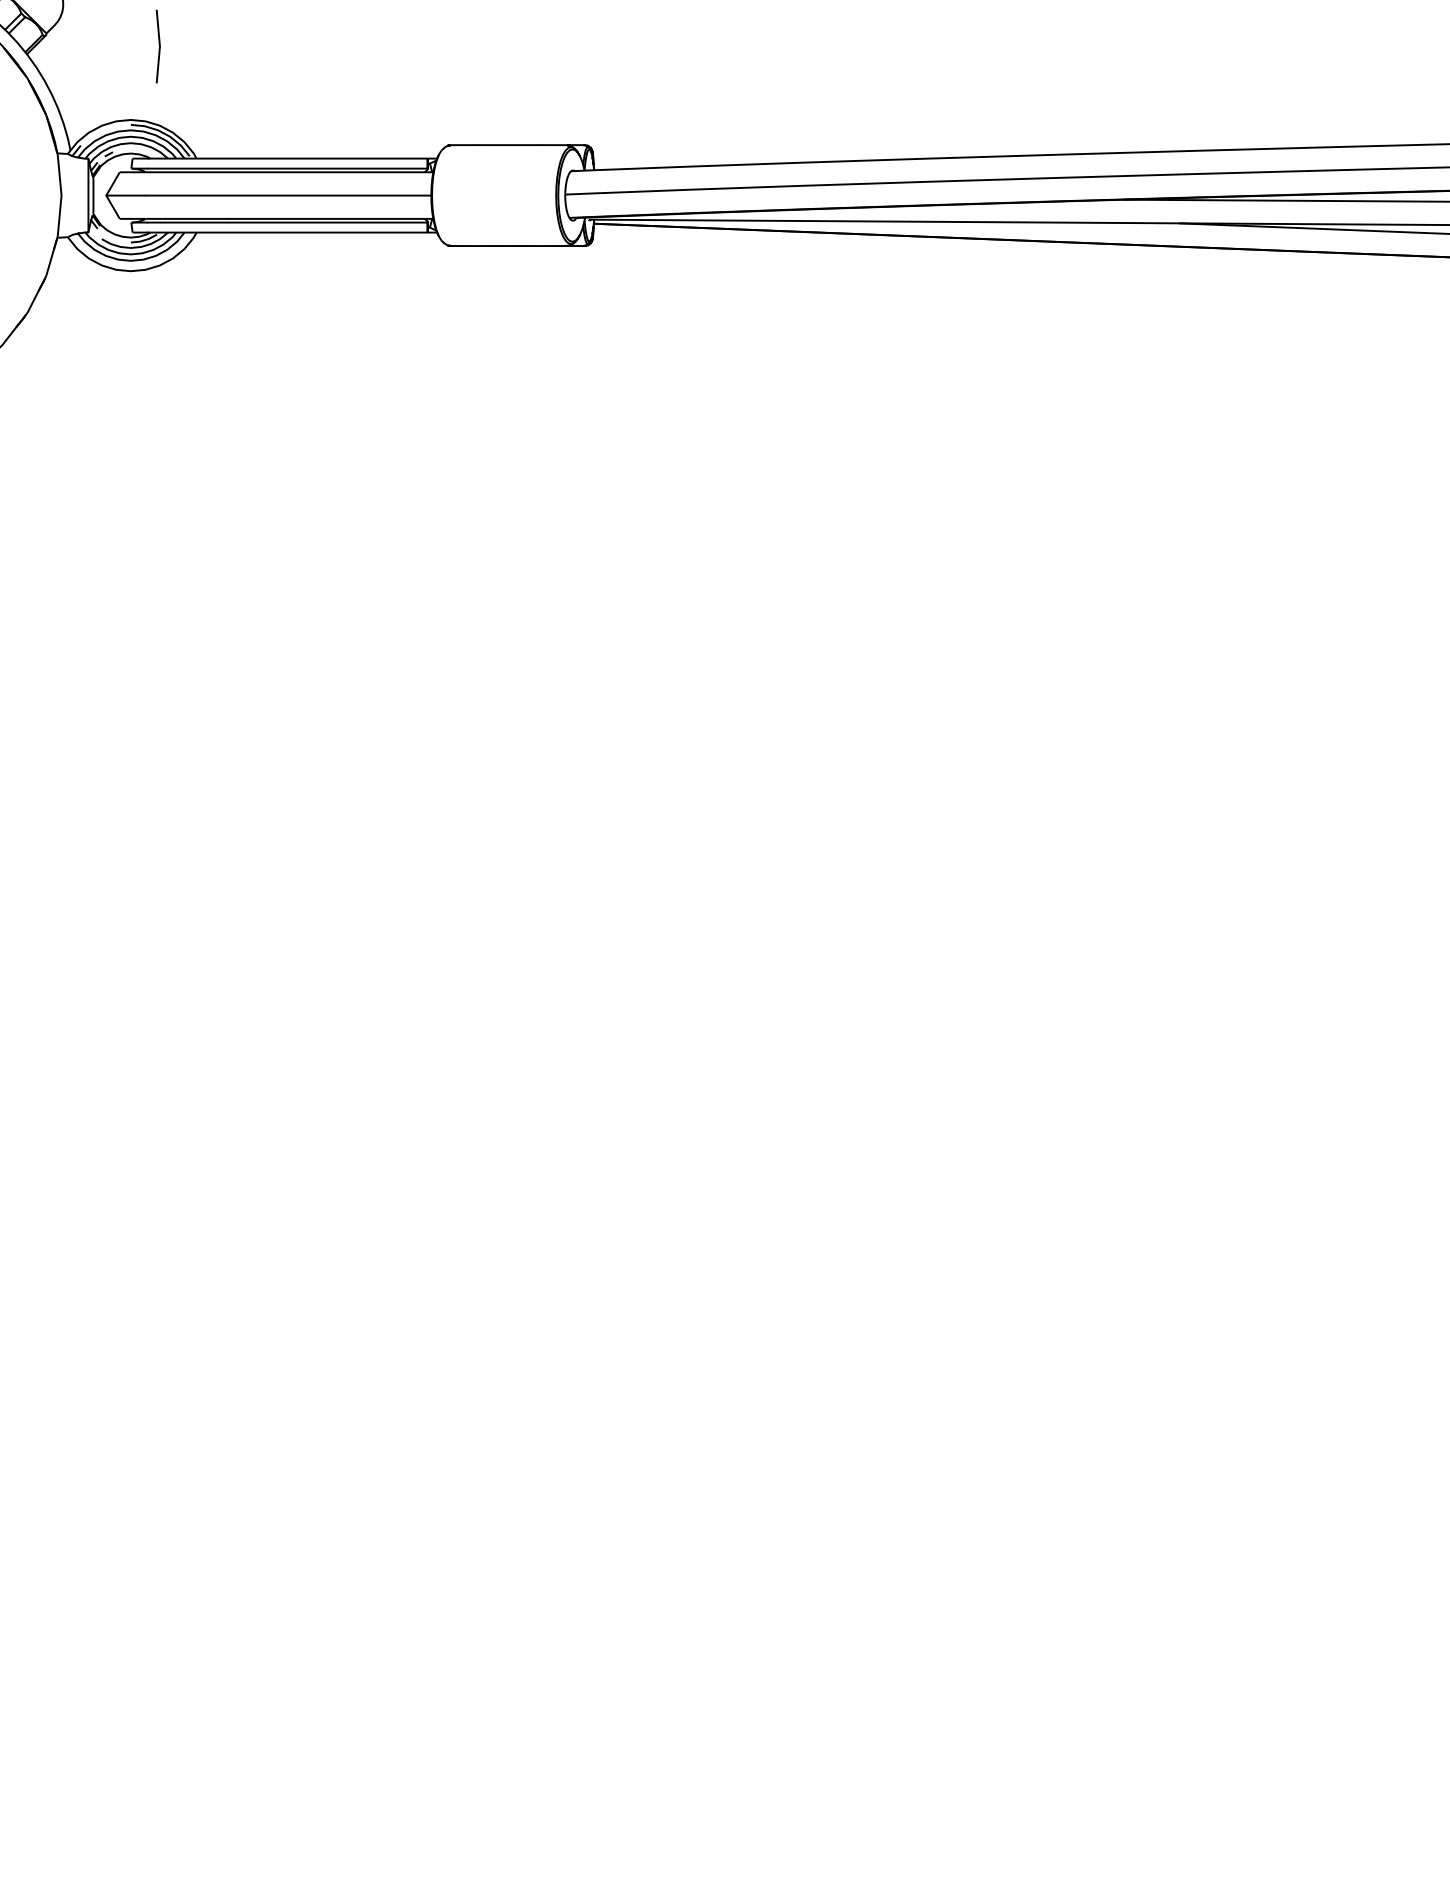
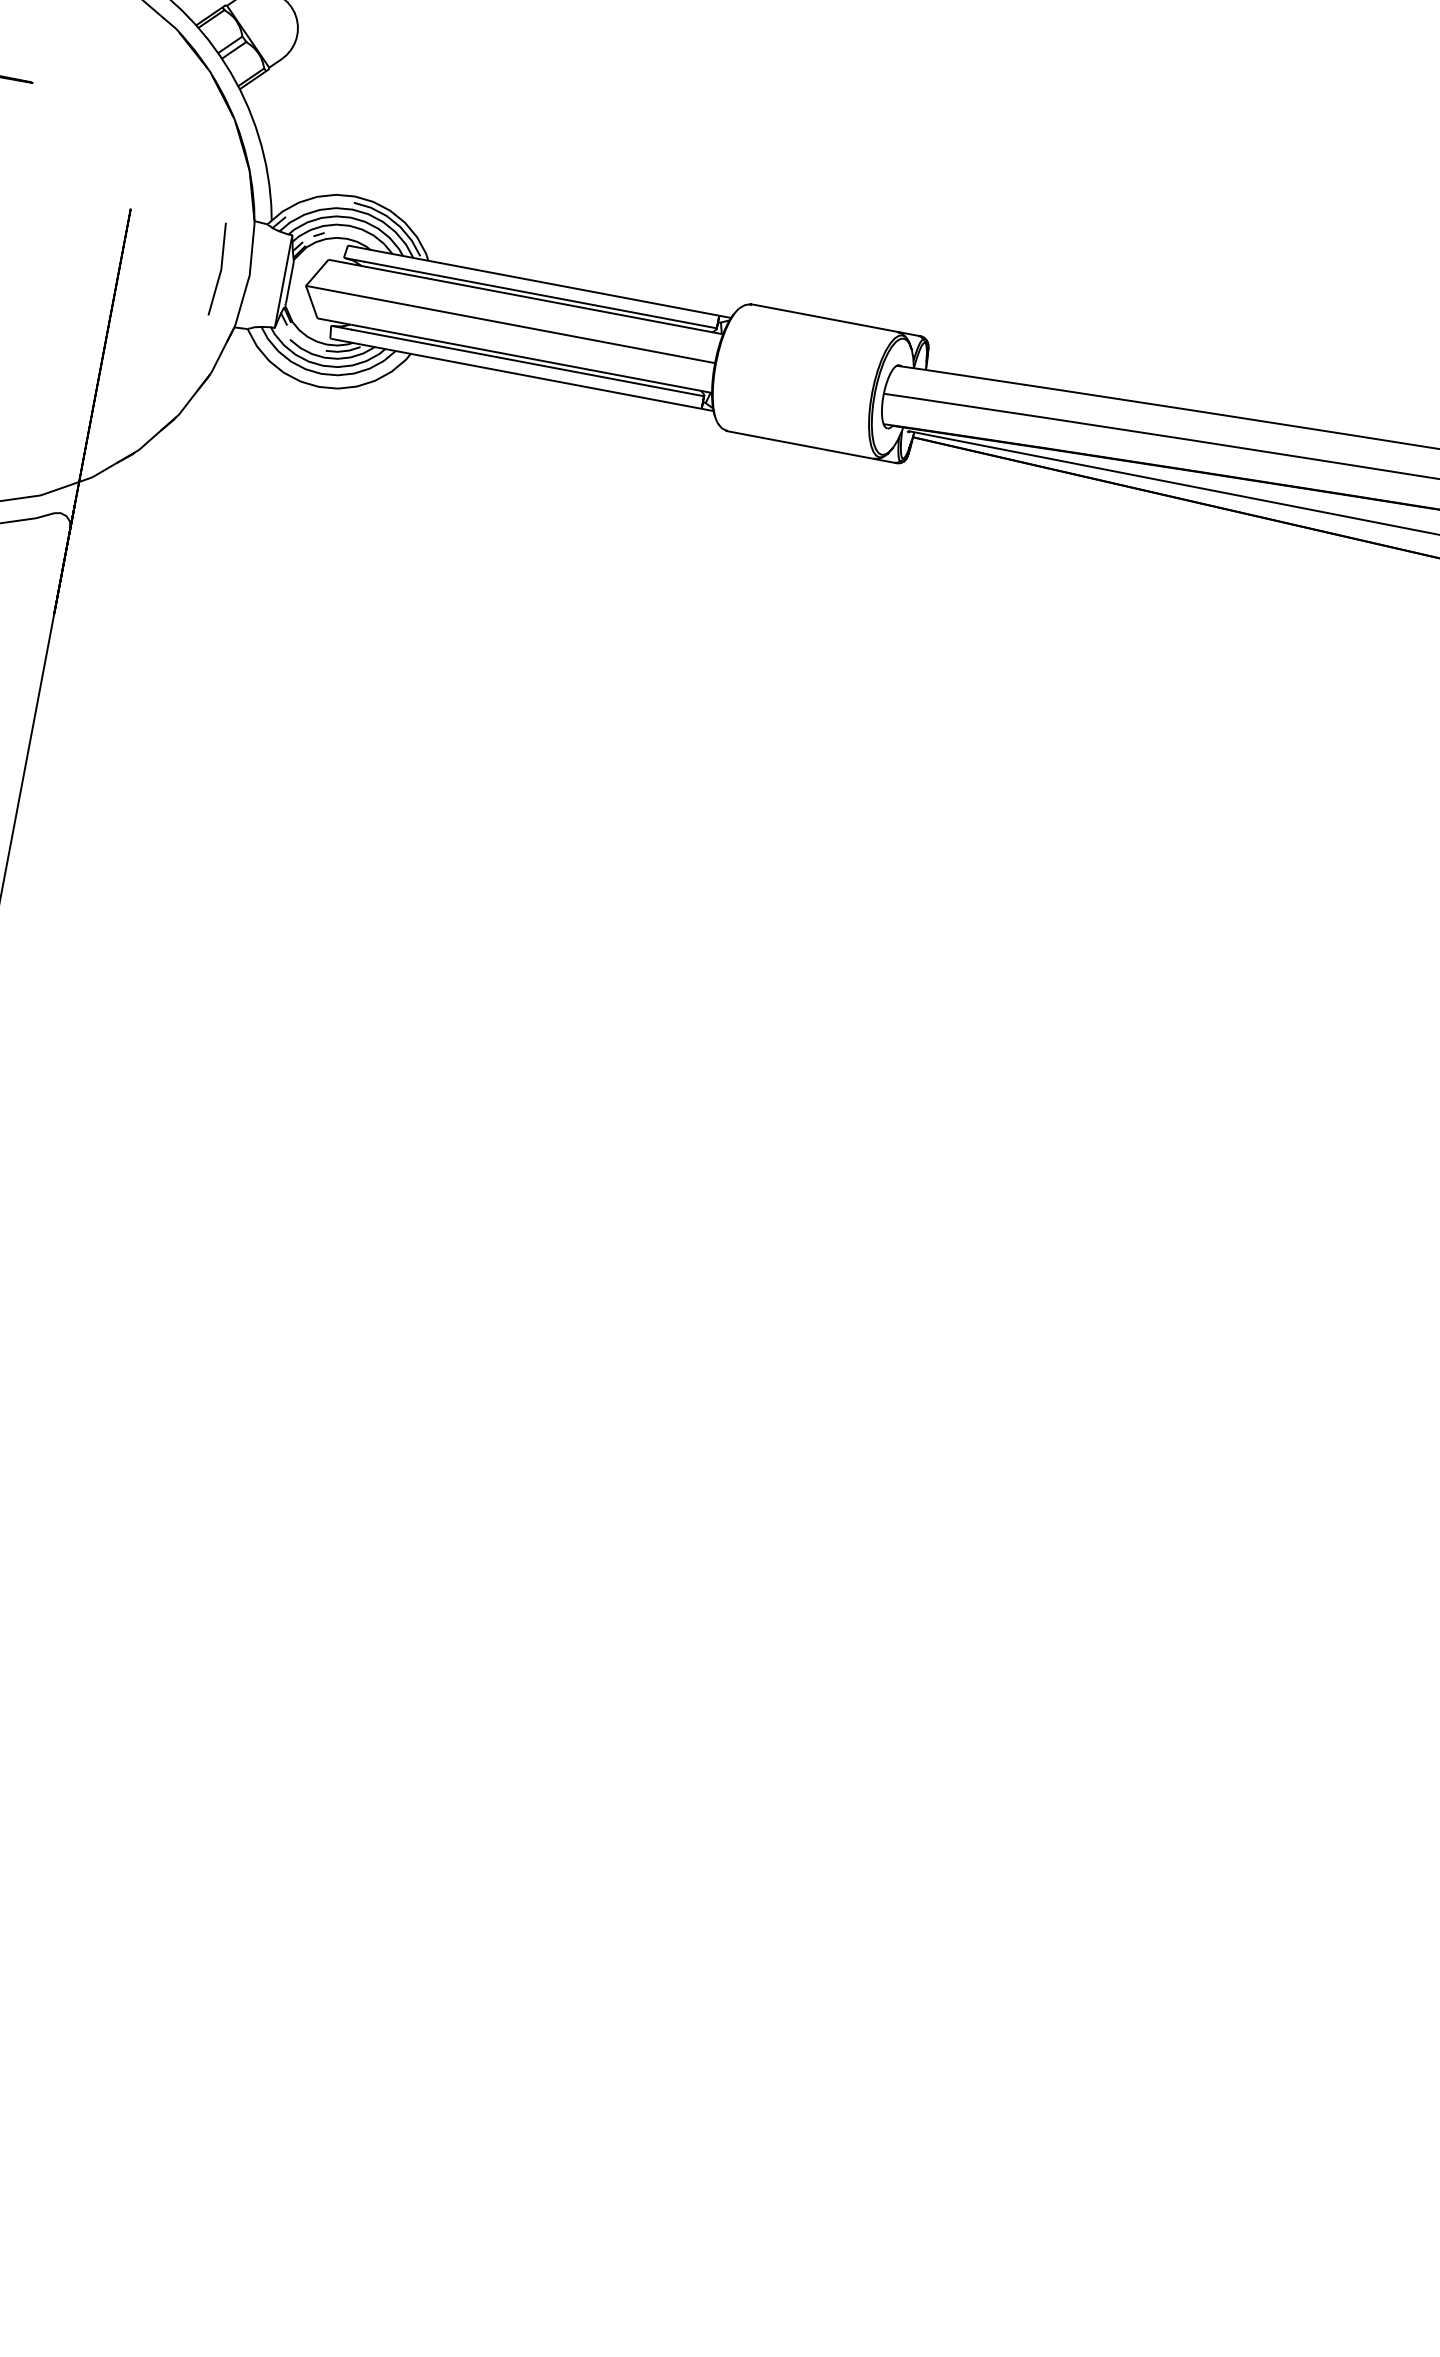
curve: (159, 46) -> (220, 269), moved

